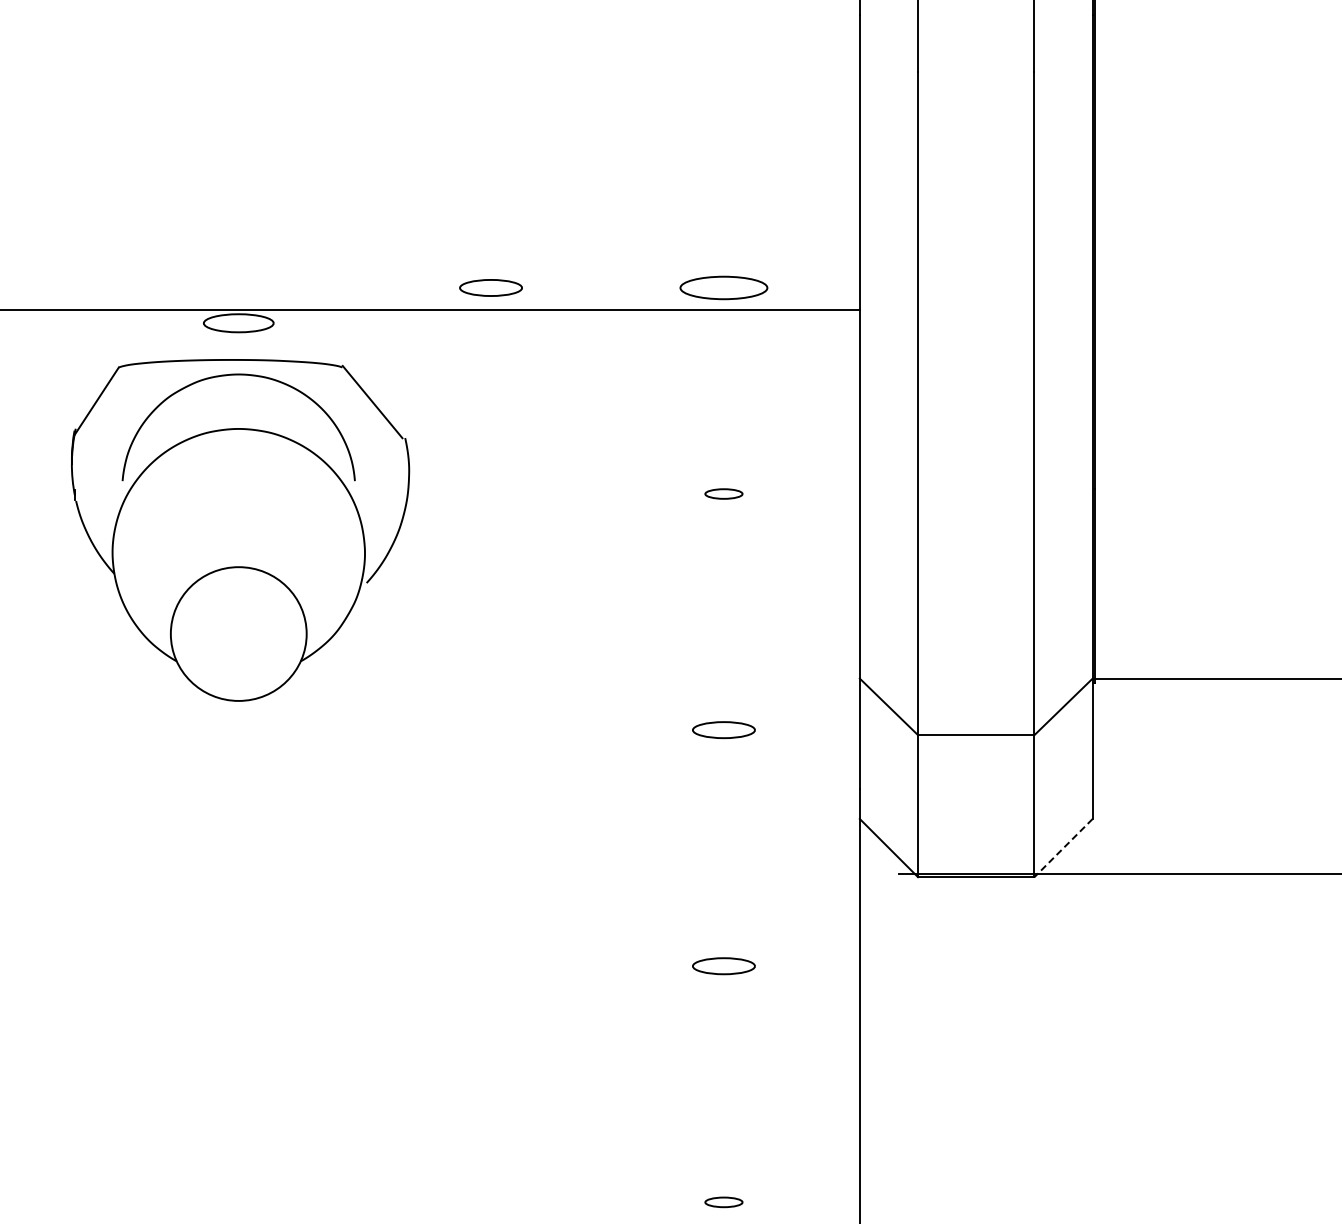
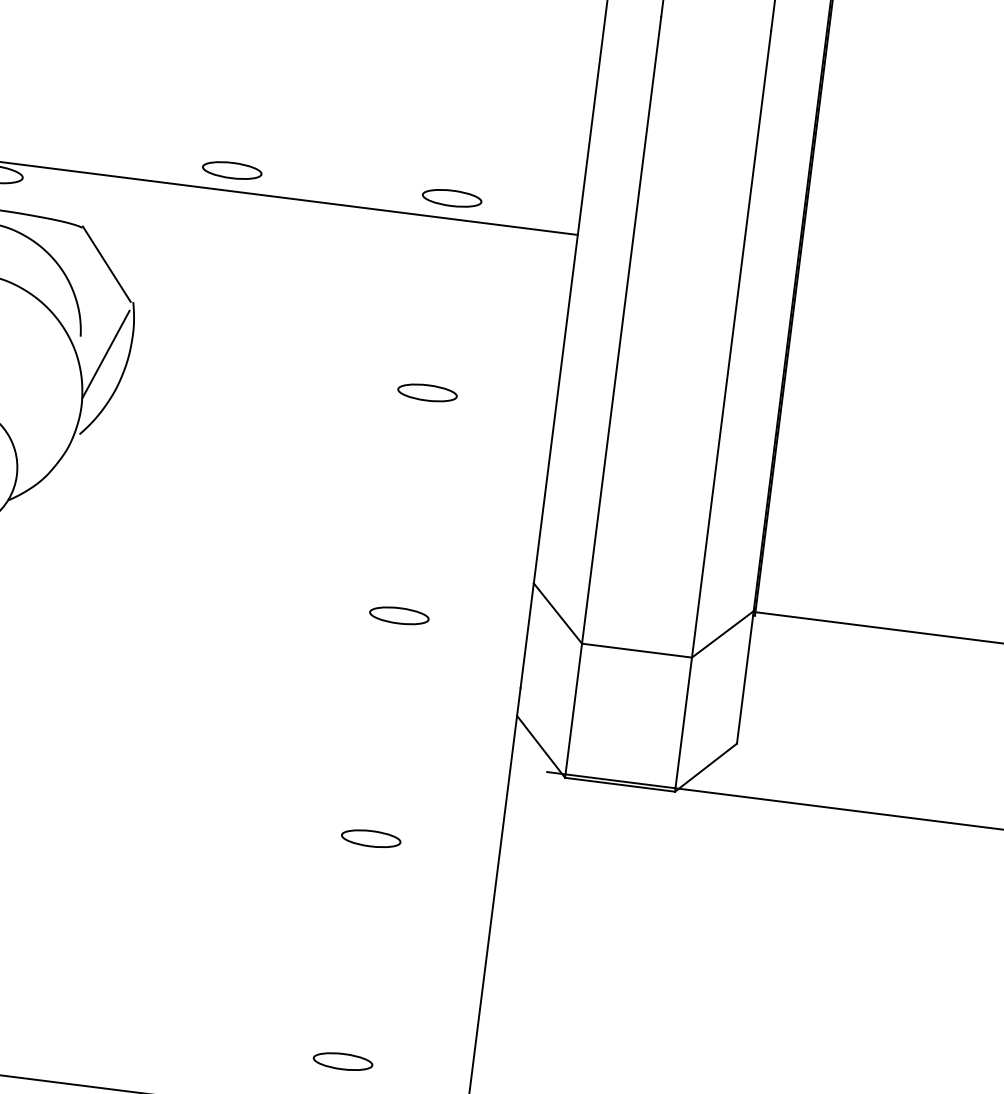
part: (723, 287) -> (451, 197), size x0.71
part: (723, 493) -> (427, 392), size x1.67
line: (383, 495) -> (105, 353), added
line: (1063, 848) -> (705, 768), dashed -> solid
part: (723, 1202) -> (342, 1061), size x1.67

